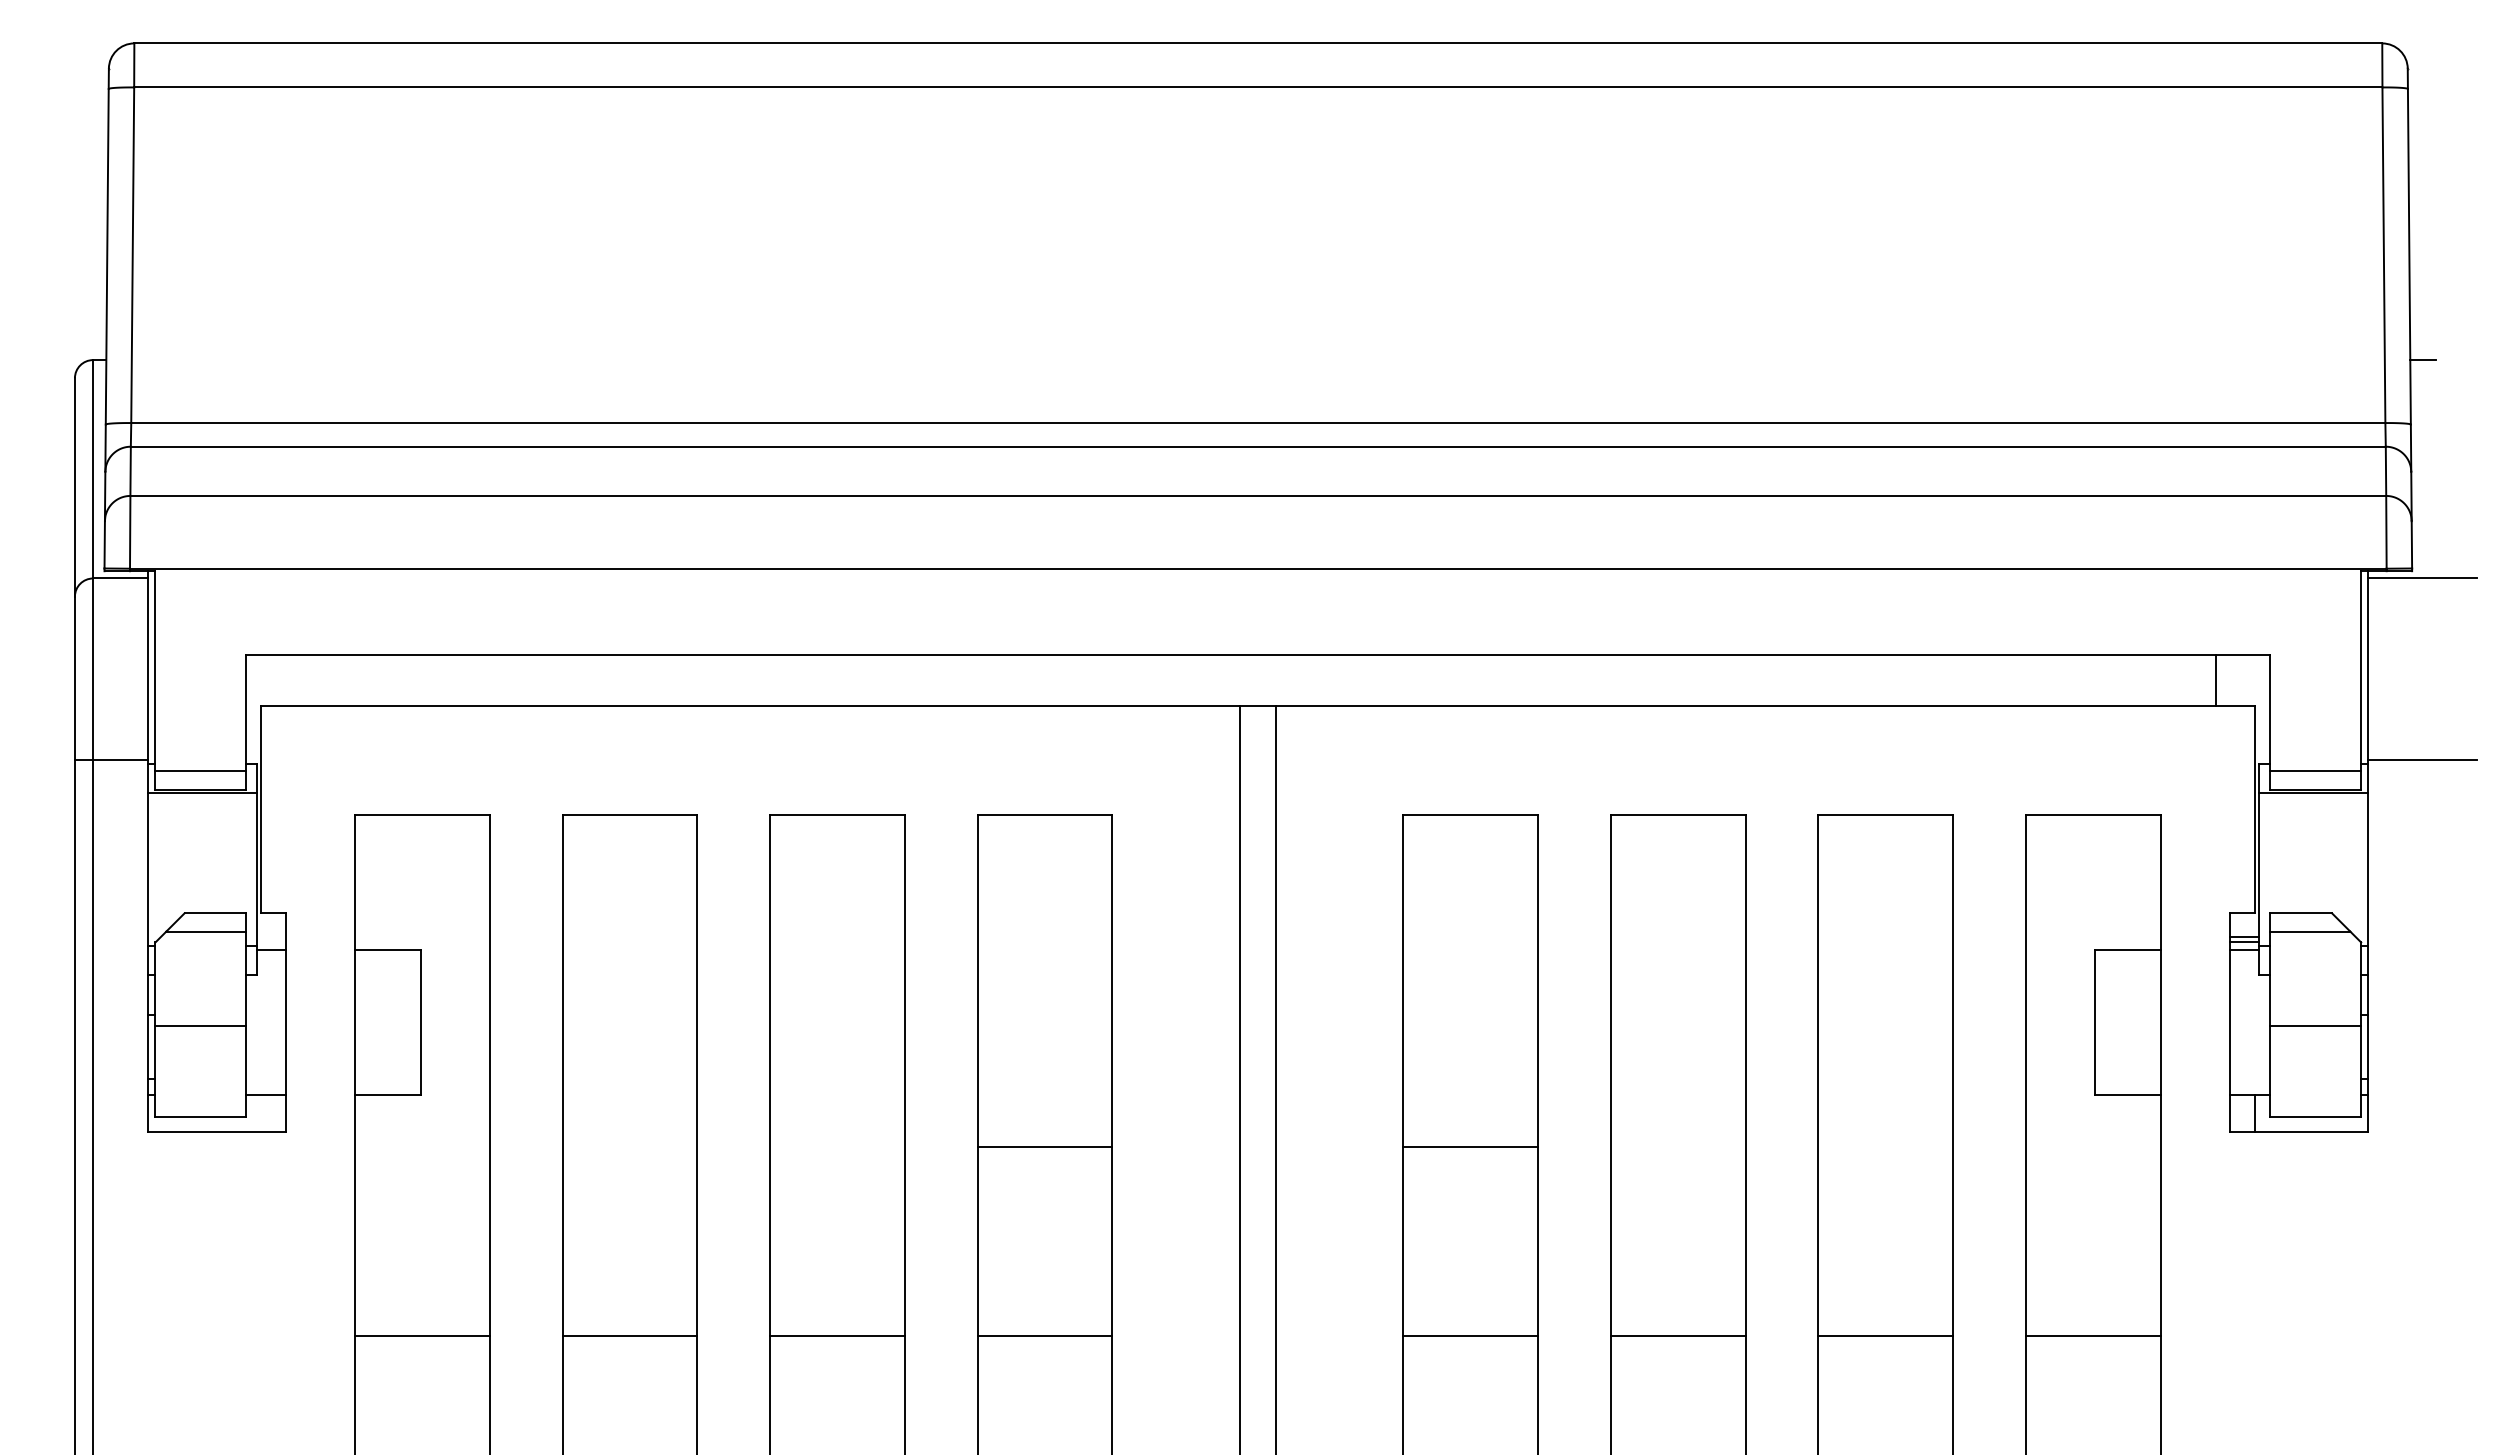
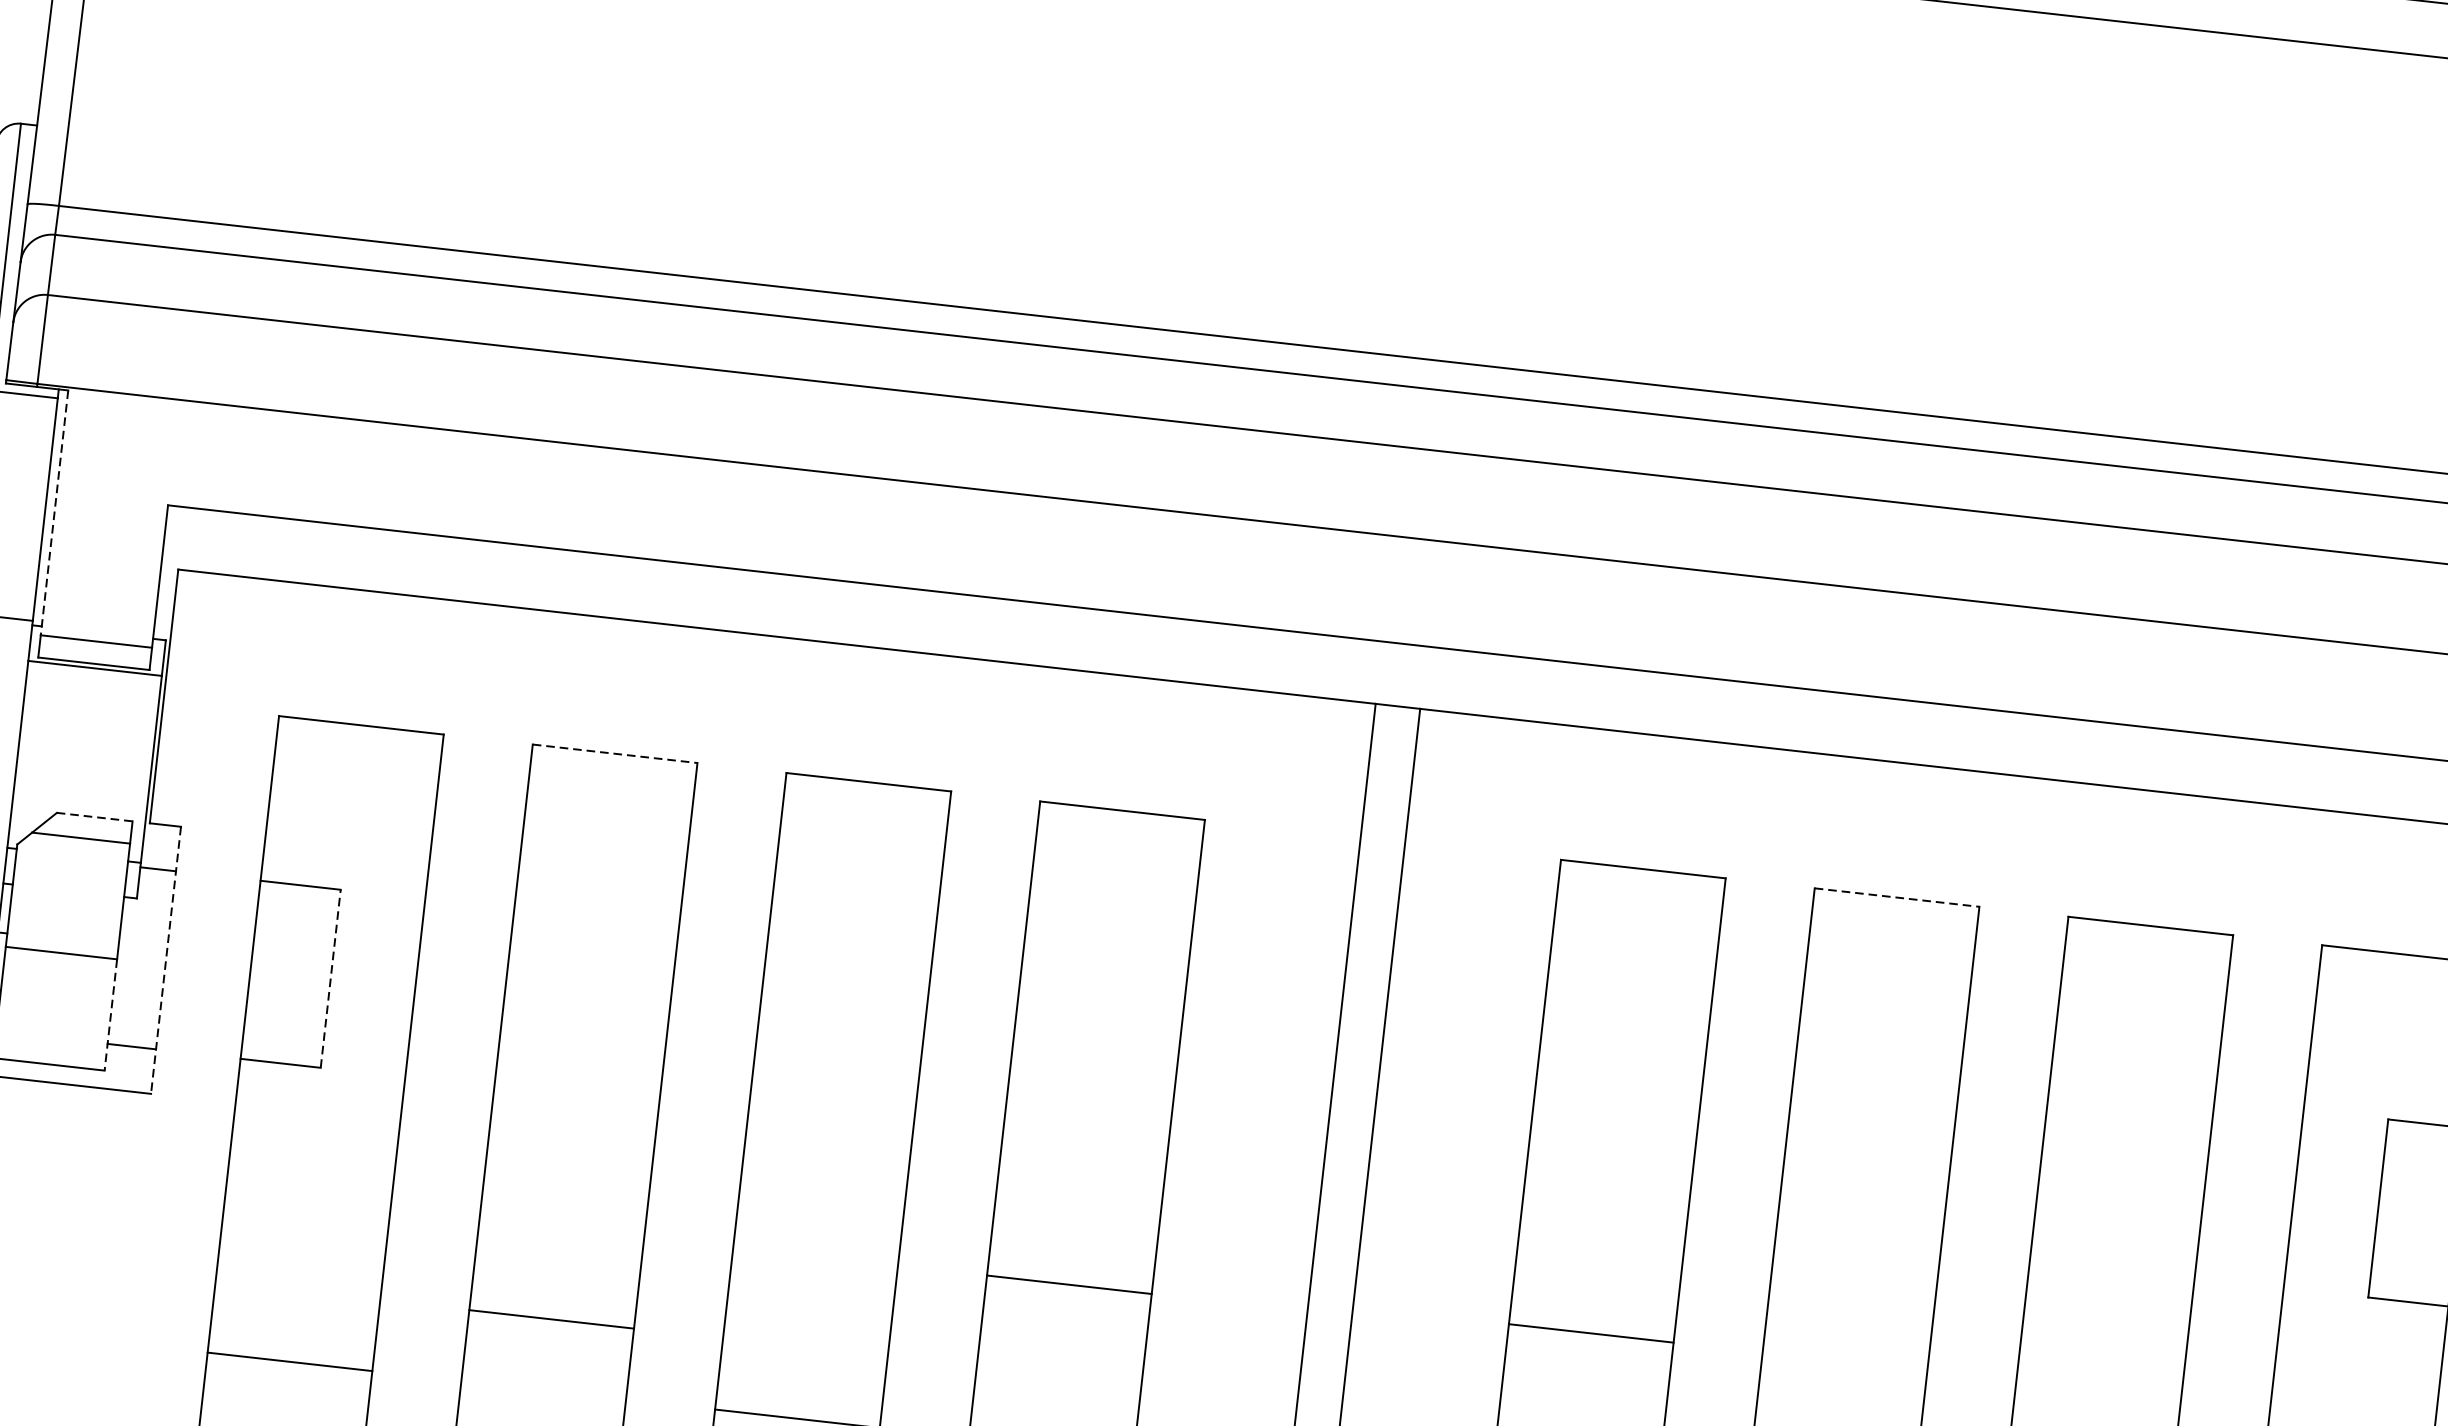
line: (155, 671) -> (54, 513), solid -> dashed
line: (630, 815) -> (615, 754), solid -> dashed
line: (1678, 815) -> (1897, 898), solid -> dashed
line: (215, 913) -> (94, 817), solid -> dashed
line: (420, 1022) -> (330, 978), solid -> dashed
line: (286, 1023) -> (166, 961), solid -> dashed
line: (246, 1072) -> (110, 1016), solid -> dashed
line: (1044, 1146) -> (1068, 1284), moved
line: (1470, 1146) -> (1590, 1333), moved
line: (629, 1335) -> (551, 1319), moved

